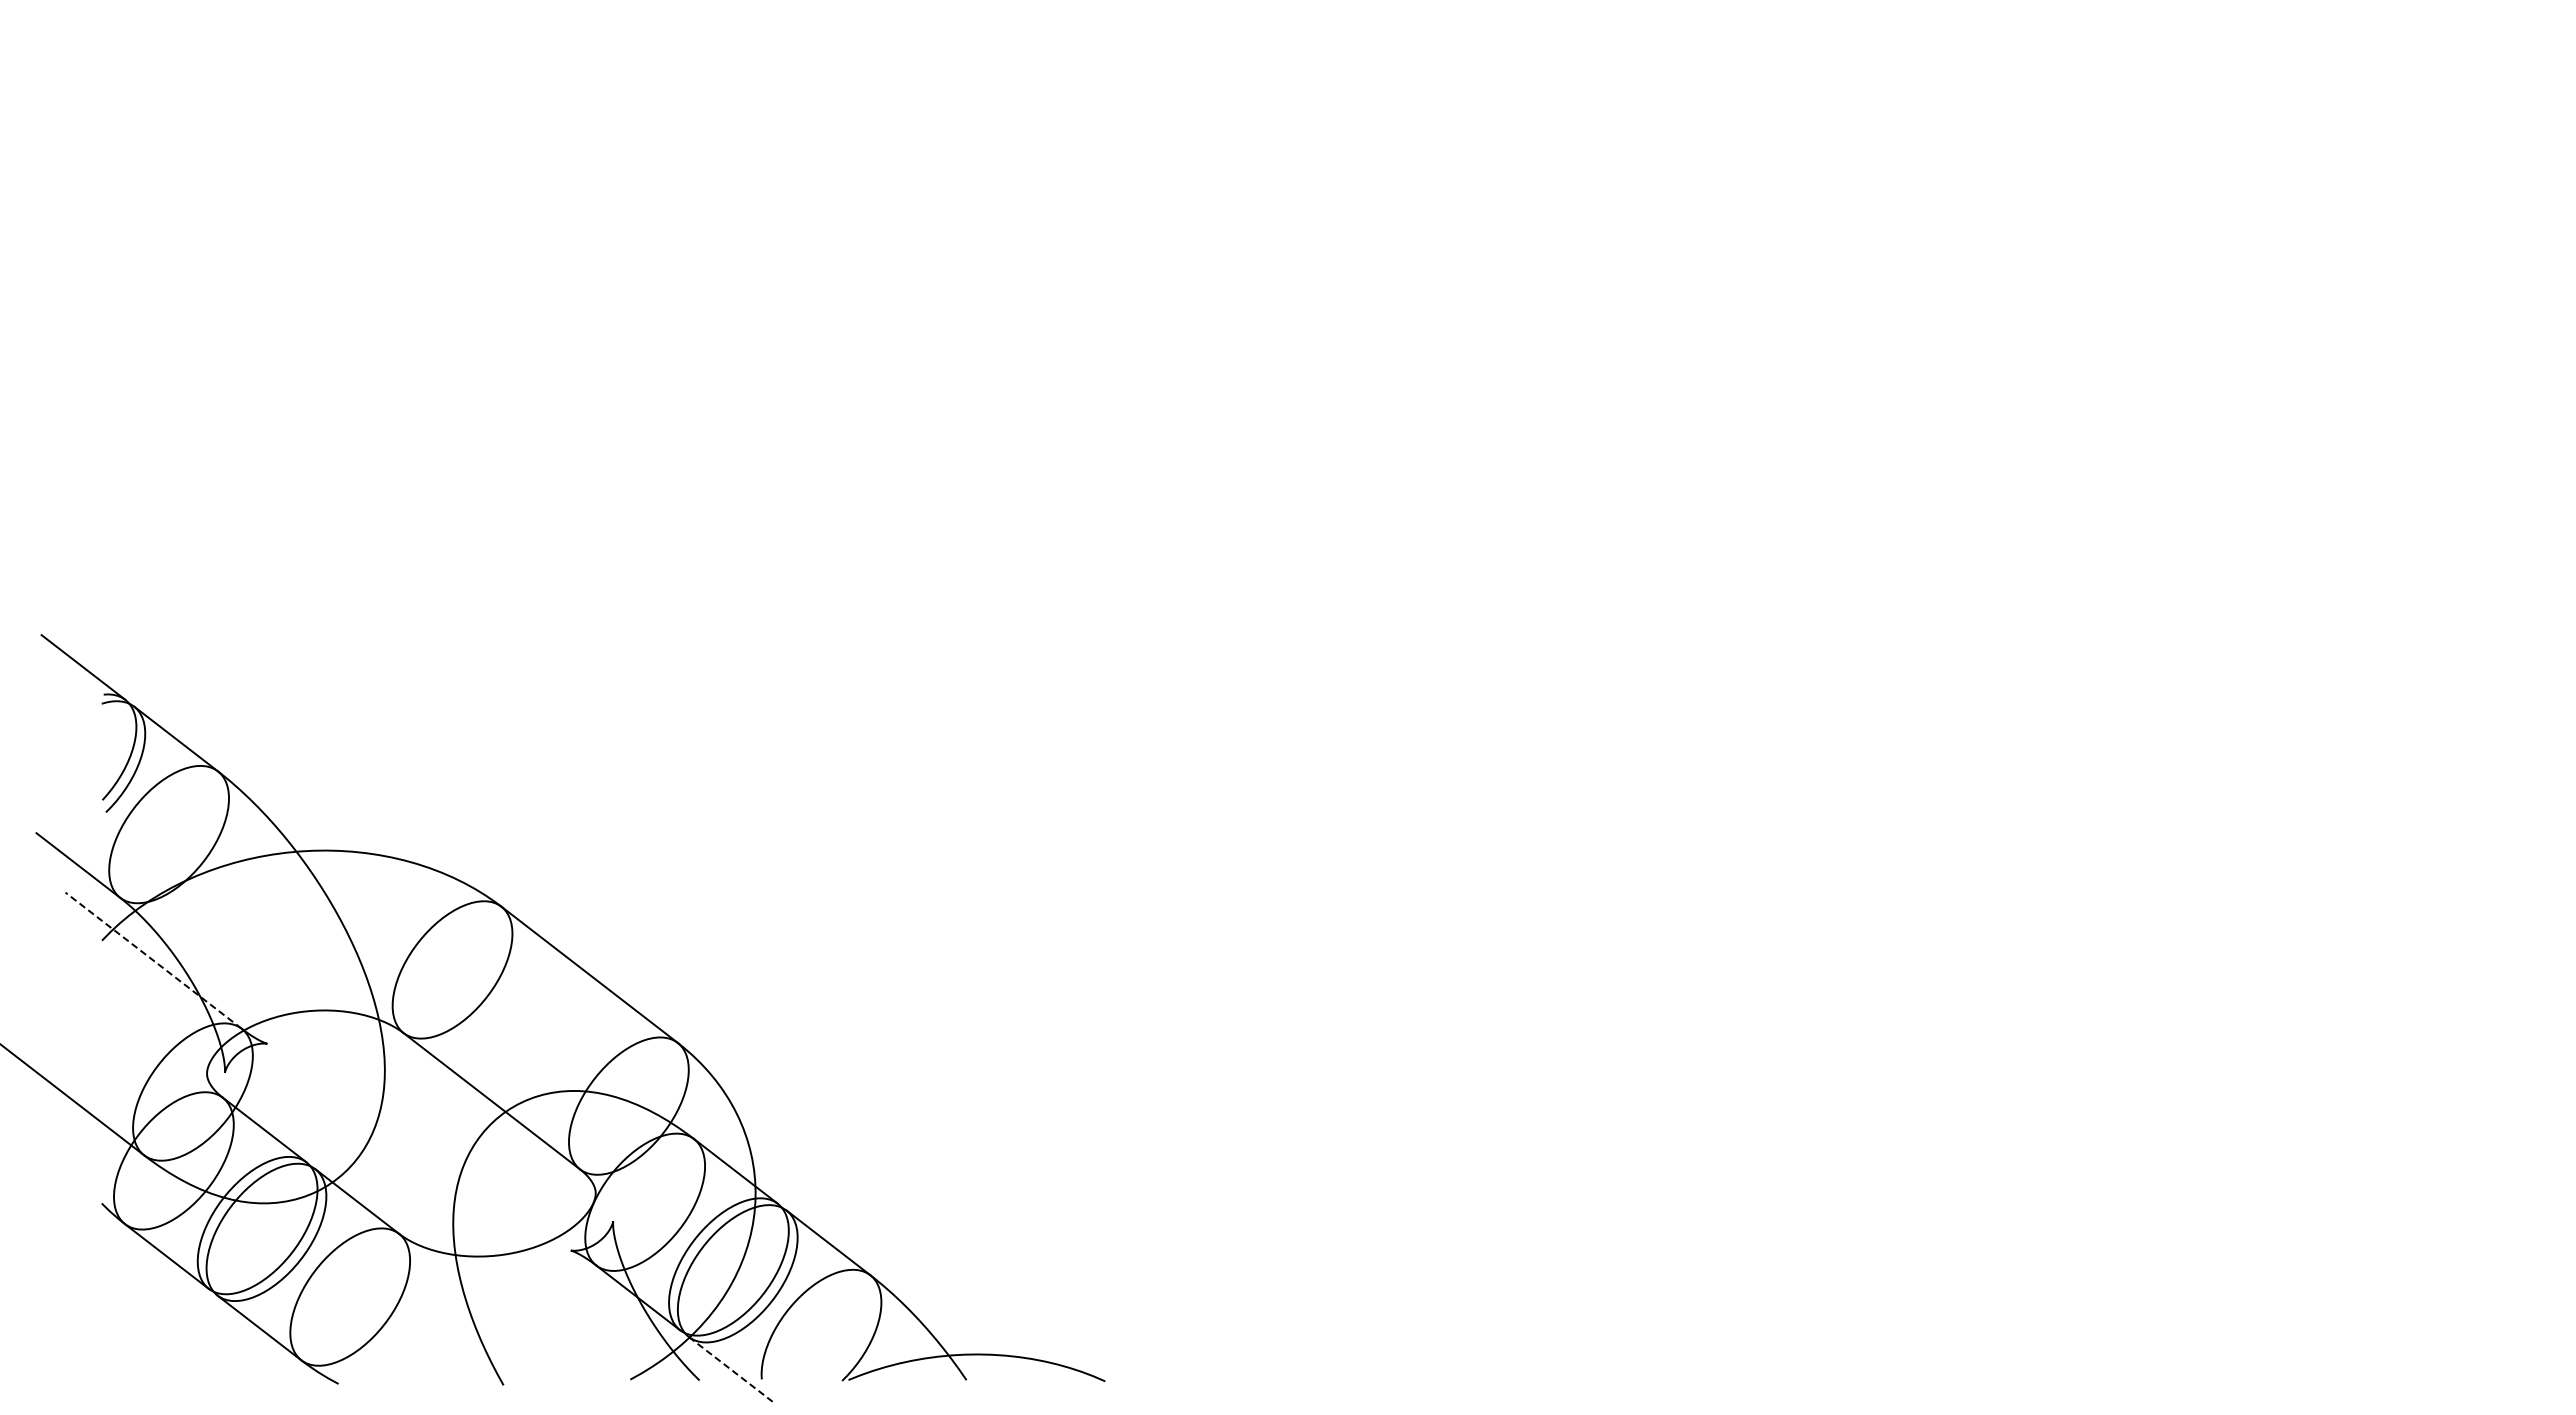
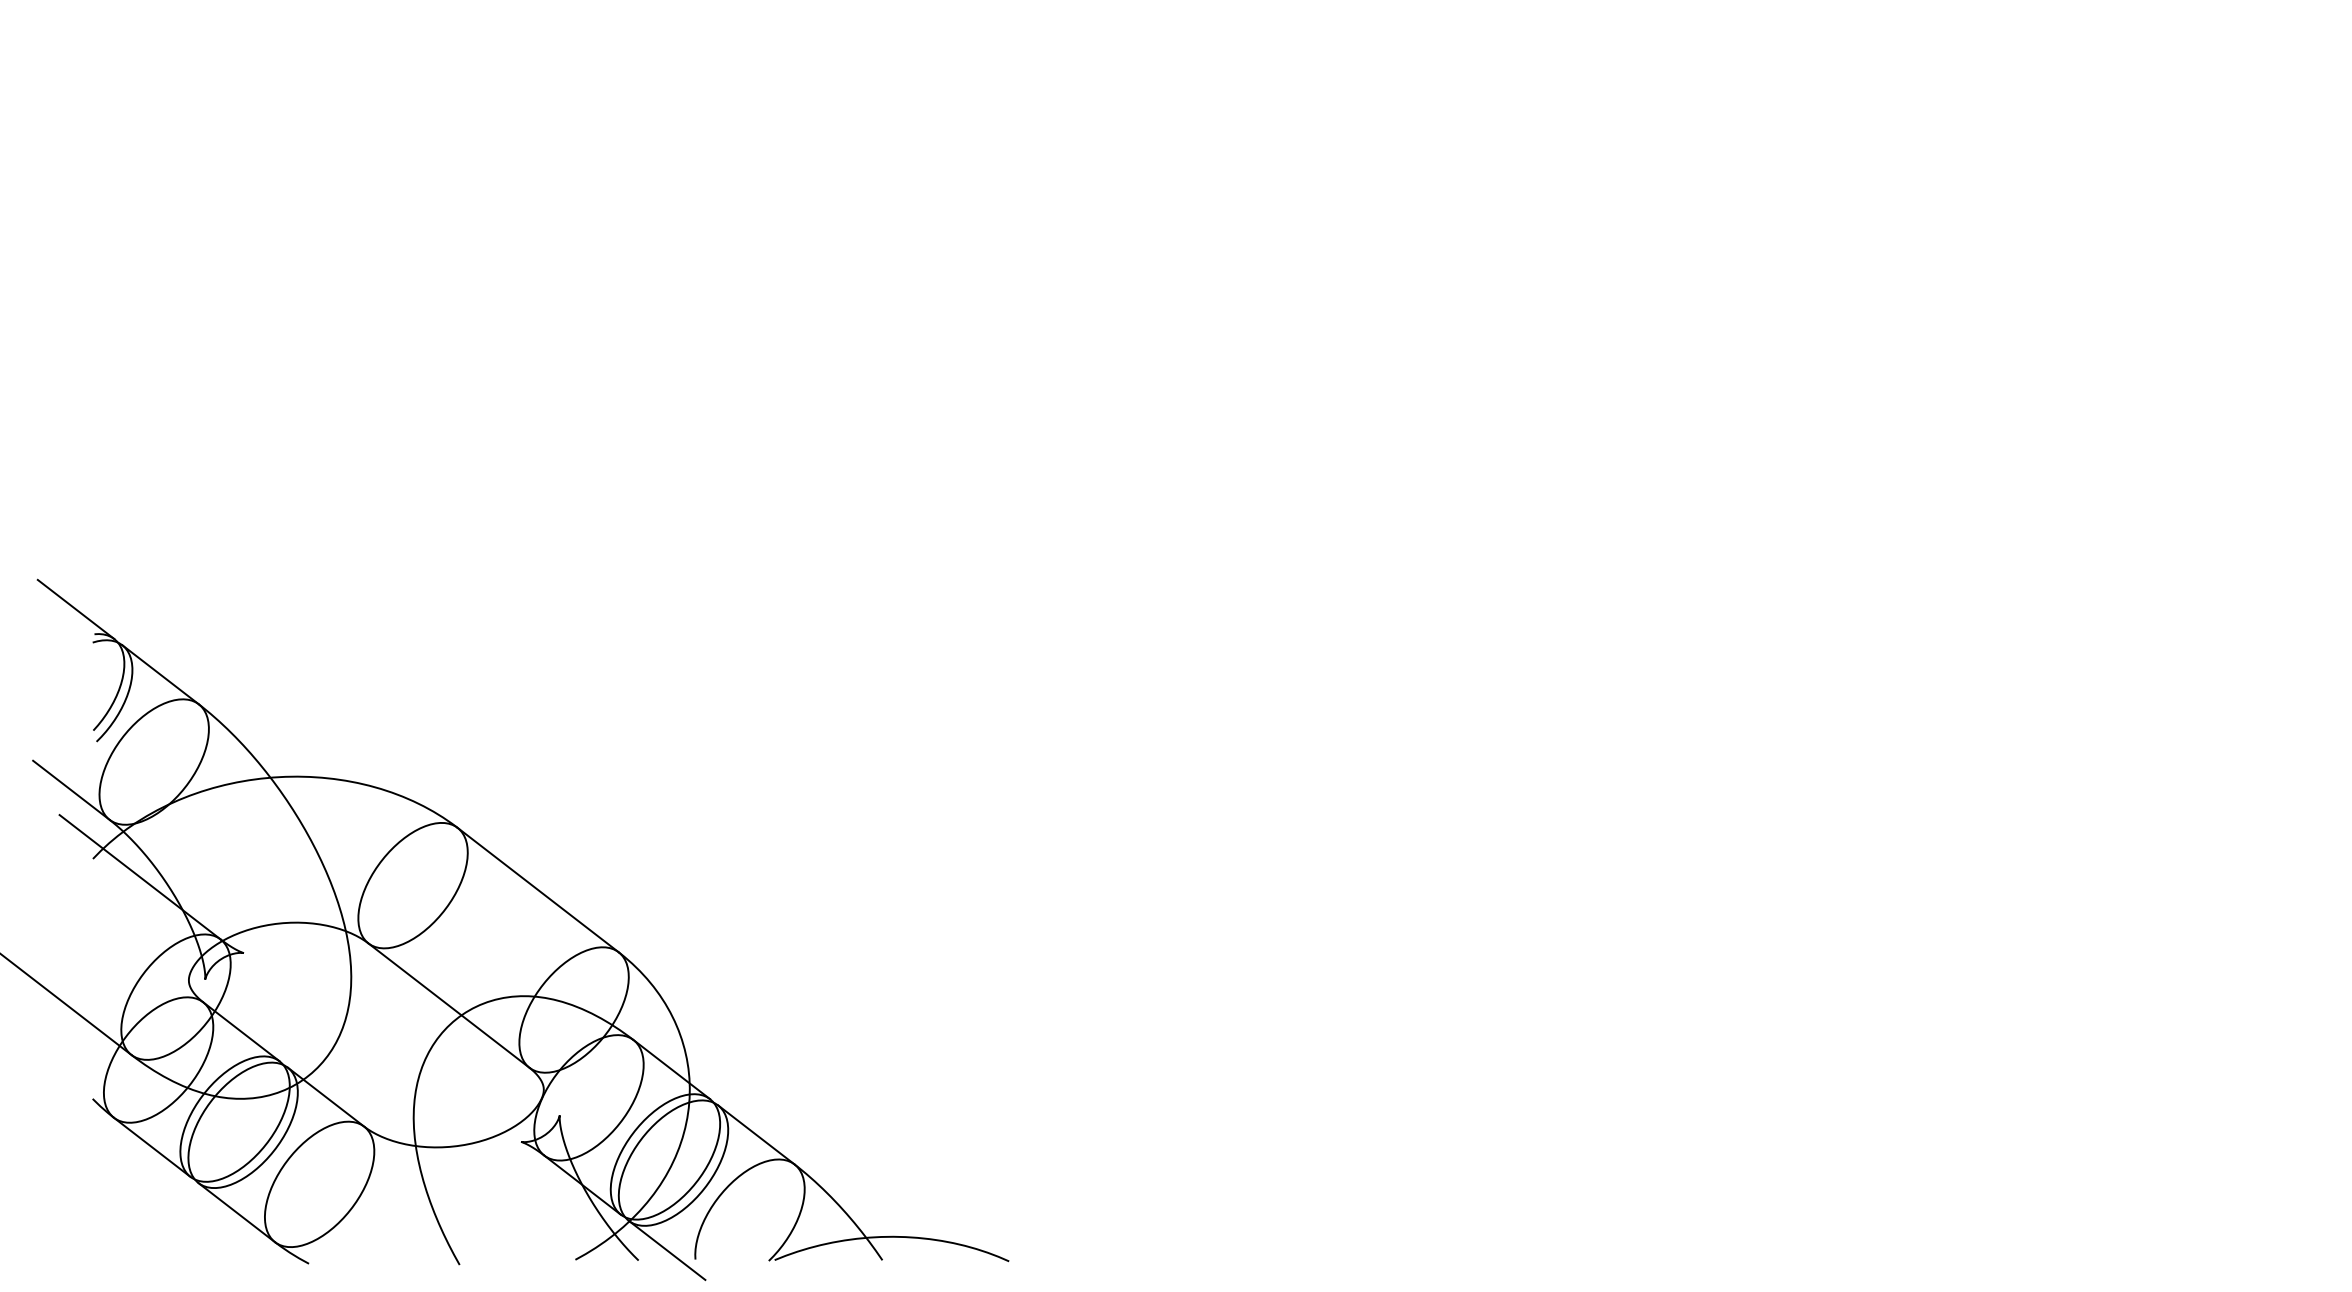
line: (153, 960) -> (139, 877), dashed -> solid
line: (730, 1369) -> (666, 1250), dashed -> solid

